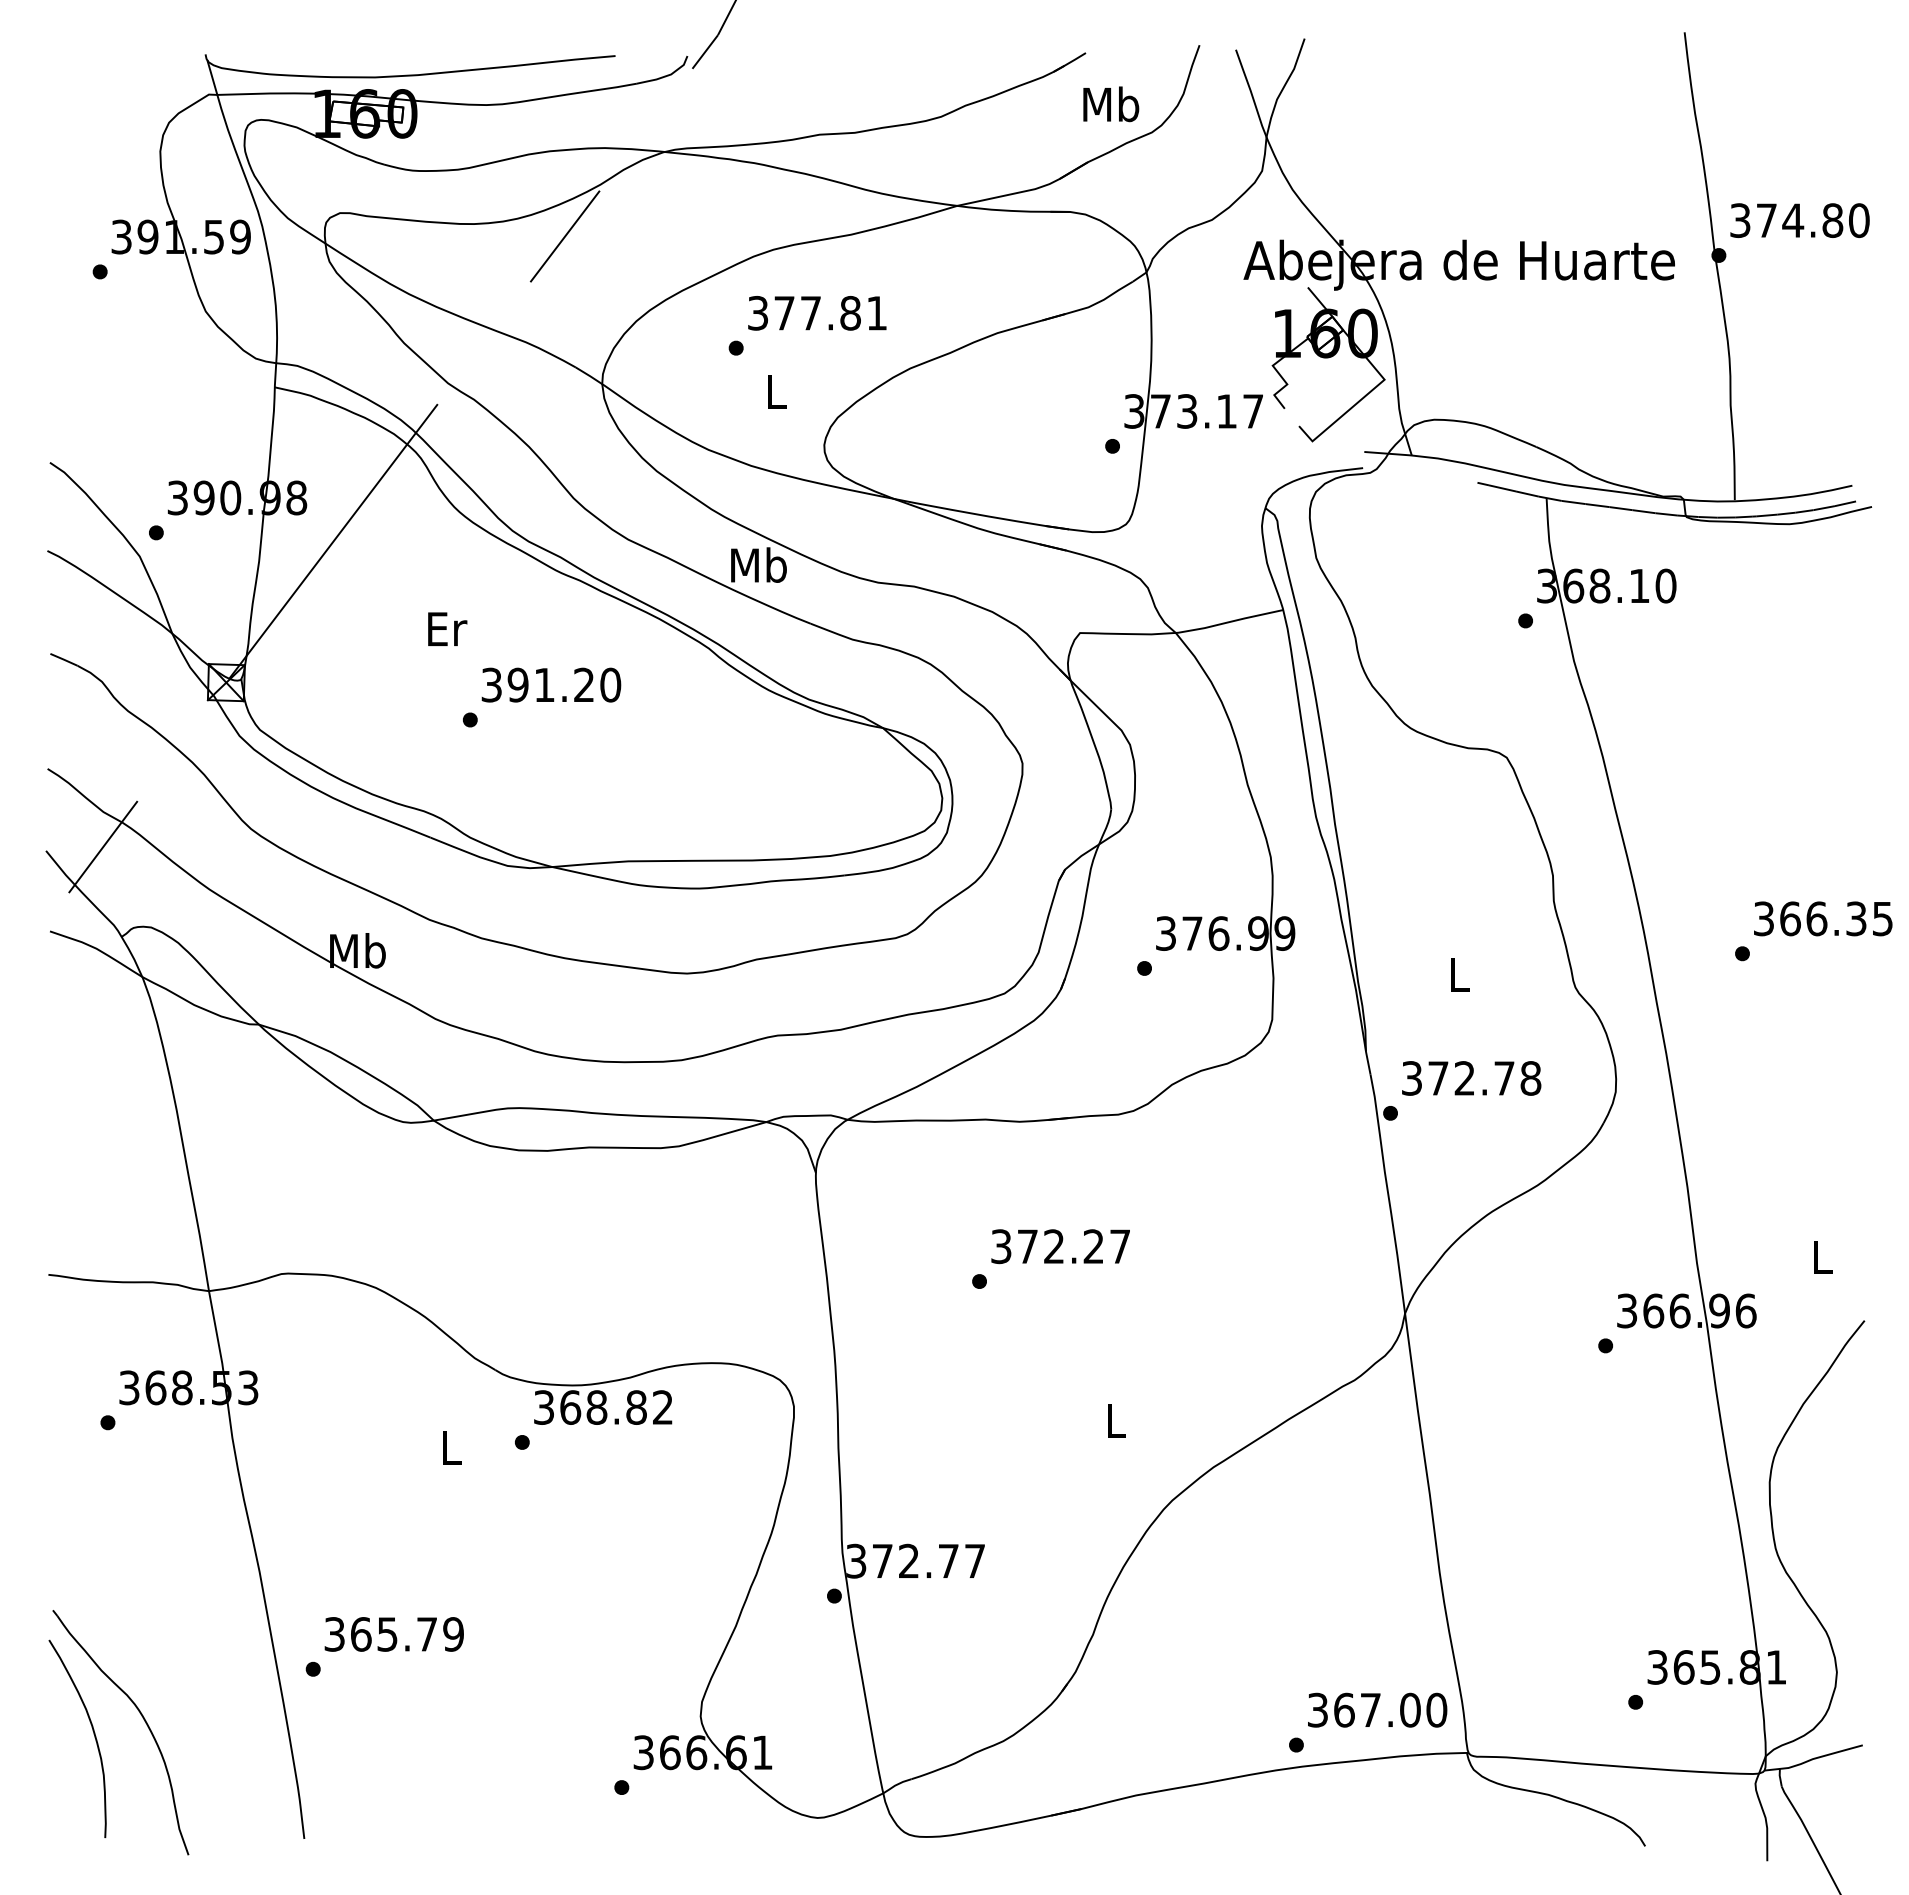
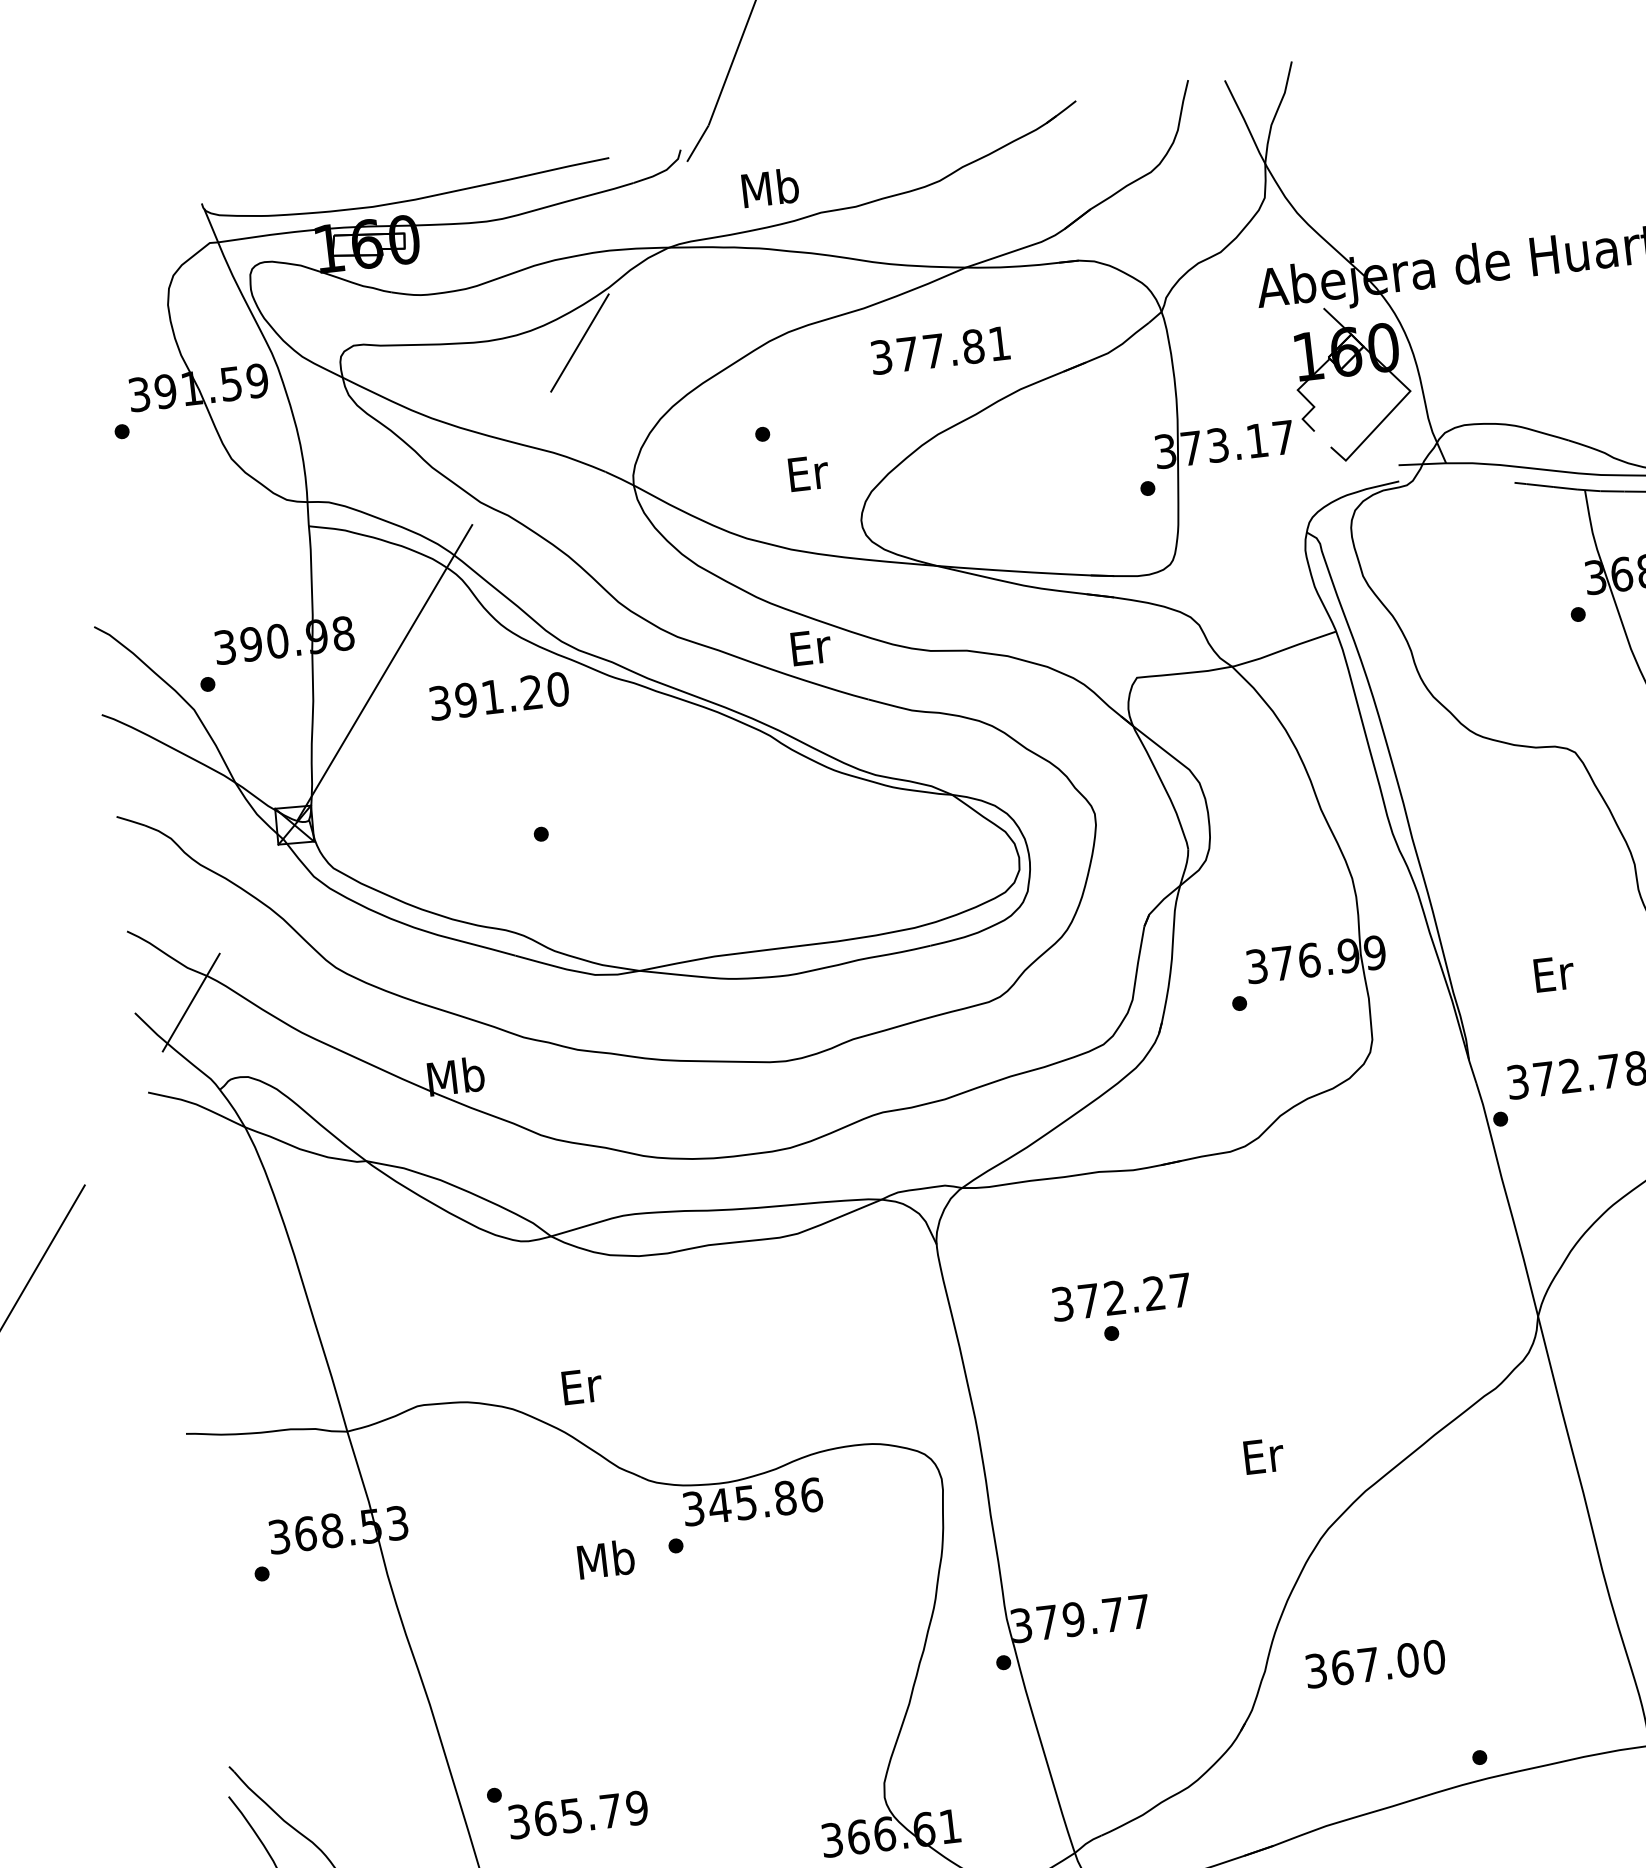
text: (1111, 104) -> (770, 188), moved
text: (817, 313) -> (940, 350), moved
text: (777, 391) -> (808, 472), L -> Er
text: (758, 564) -> (809, 646), Mb -> Er
text: (447, 628) -> (582, 1385), moved
text: (551, 684) -> (499, 695), moved
text: (1460, 974) -> (1554, 973), L -> Er
text: (1060, 1246) -> (1121, 1297), moved
text: (616, 1407) -> (765, 1500), 368.82 -> 345.86
text: (1116, 1420) -> (1263, 1455), L -> Er
text: (451, 1447) -> (606, 1559), L -> Mb
text: (908, 1561) -> (1073, 1619), 372.77 -> 379.77
text: (393, 1634) -> (577, 1815), moved
text: (1377, 1709) -> (1375, 1663), moved

